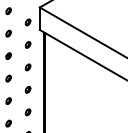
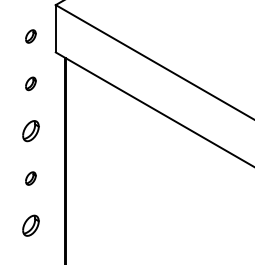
part: (27, 67) -> (29, 131), size x1.6
part: (27, 112) -> (29, 226), size x1.6

